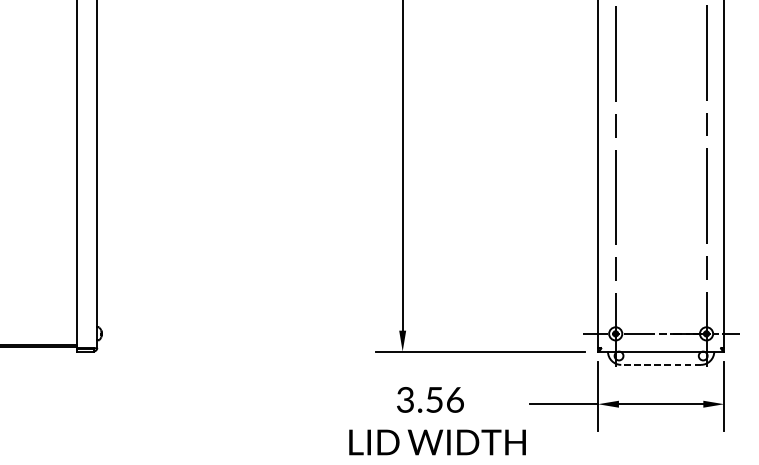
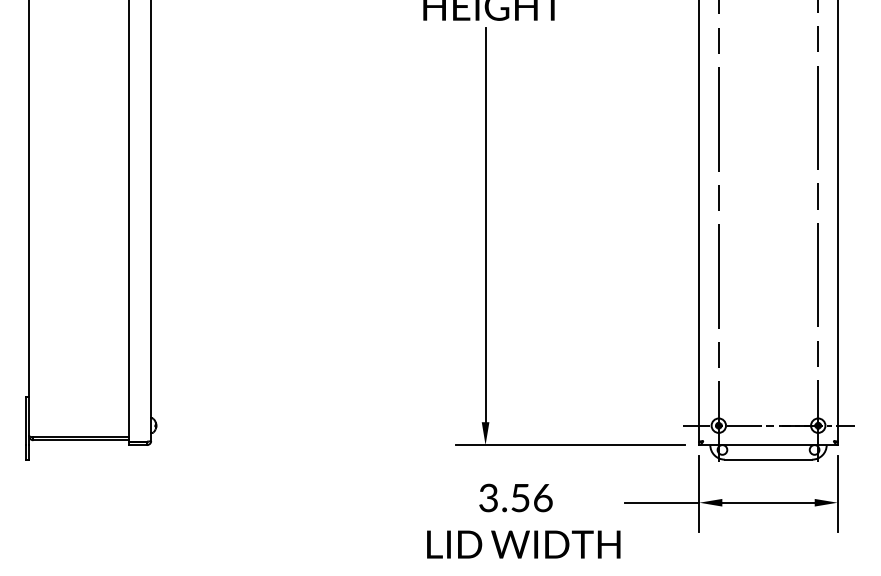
line: (661, 364) -> (768, 459), dashed -> solid

